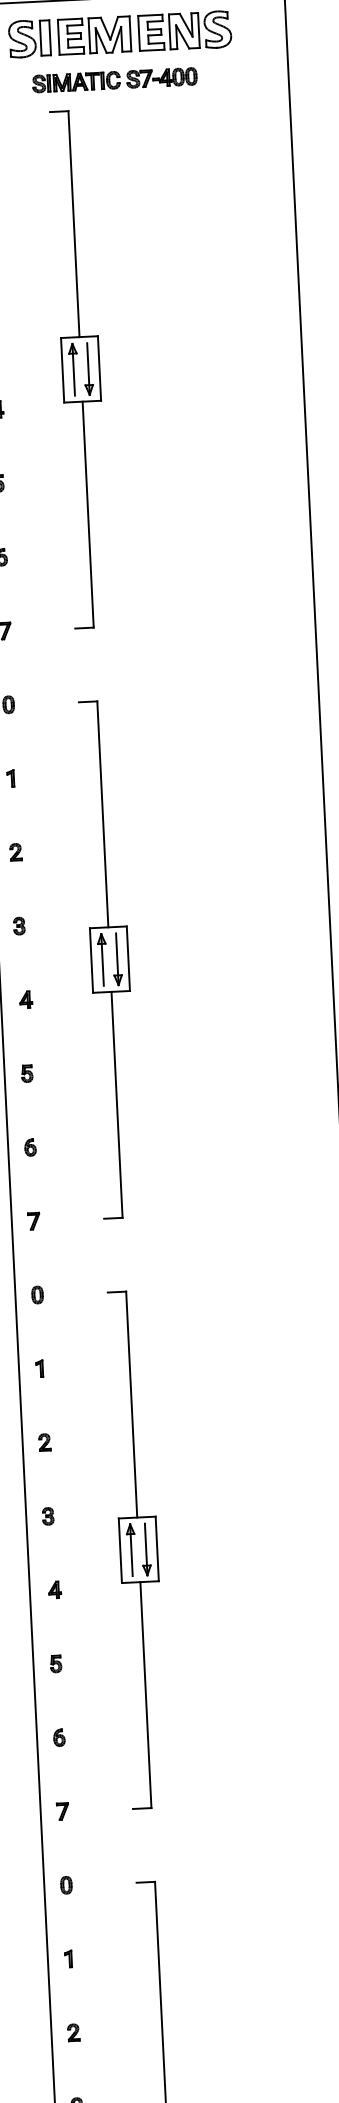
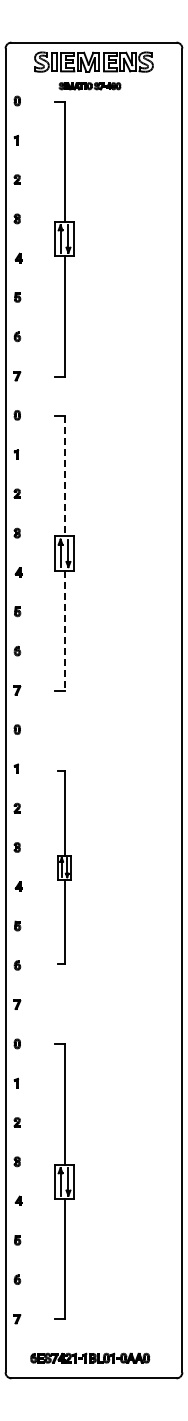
part: (113, 78) -> (89, 85), size x0.7
line: (102, 815) -> (64, 476), solid -> dashed
line: (117, 1106) -> (64, 631), solid -> dashed
part: (138, 1549) -> (64, 867), size x0.7

